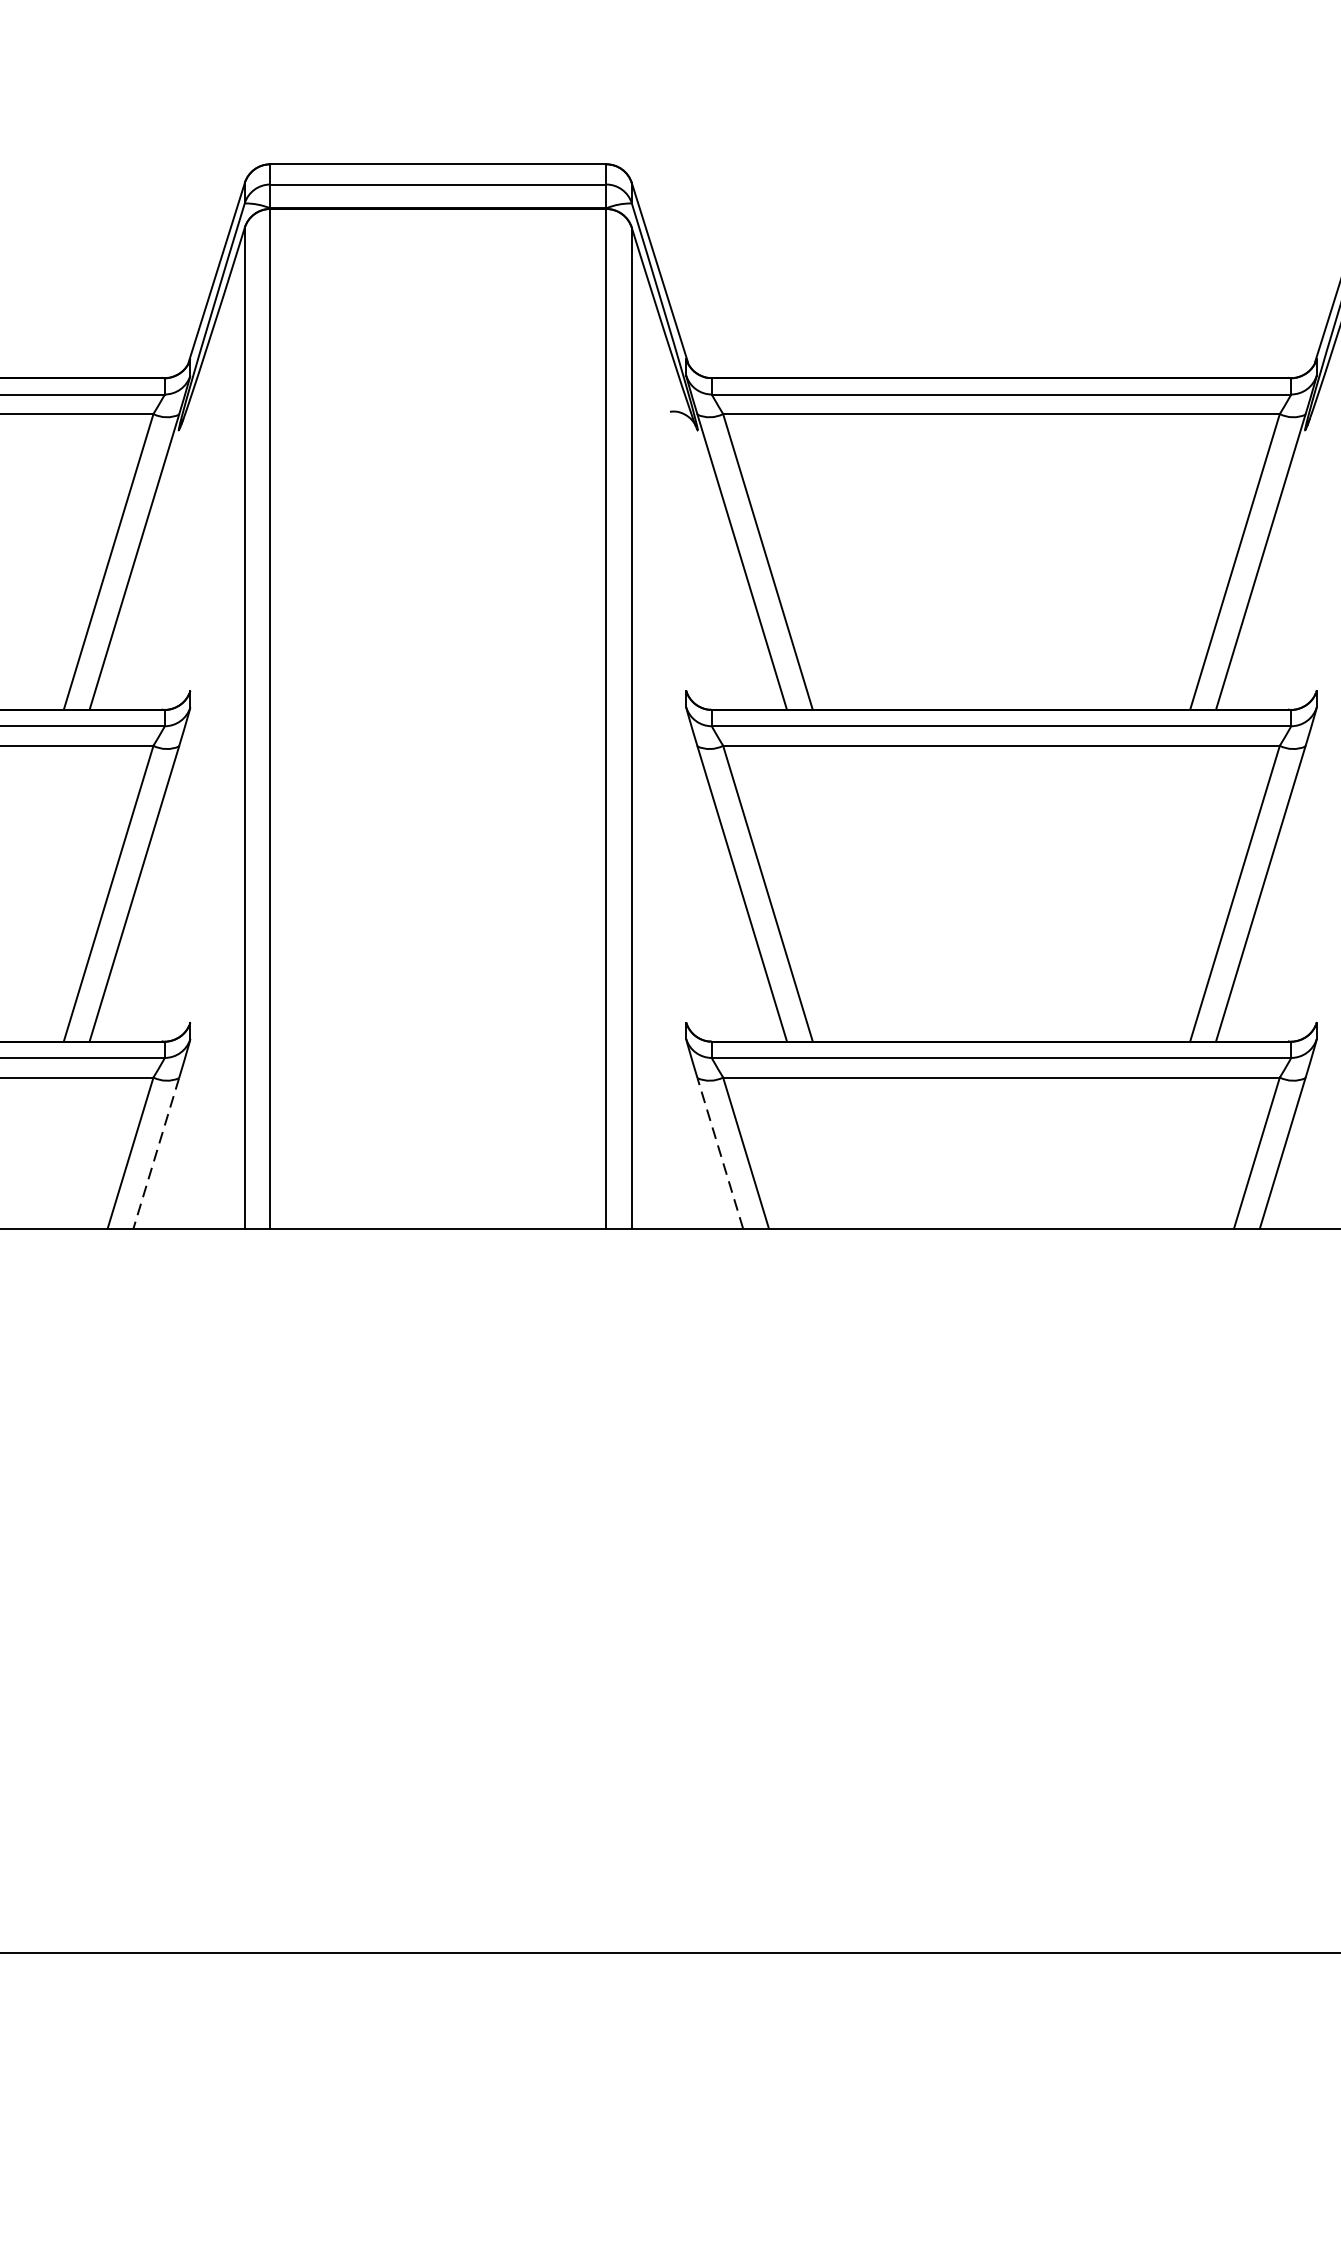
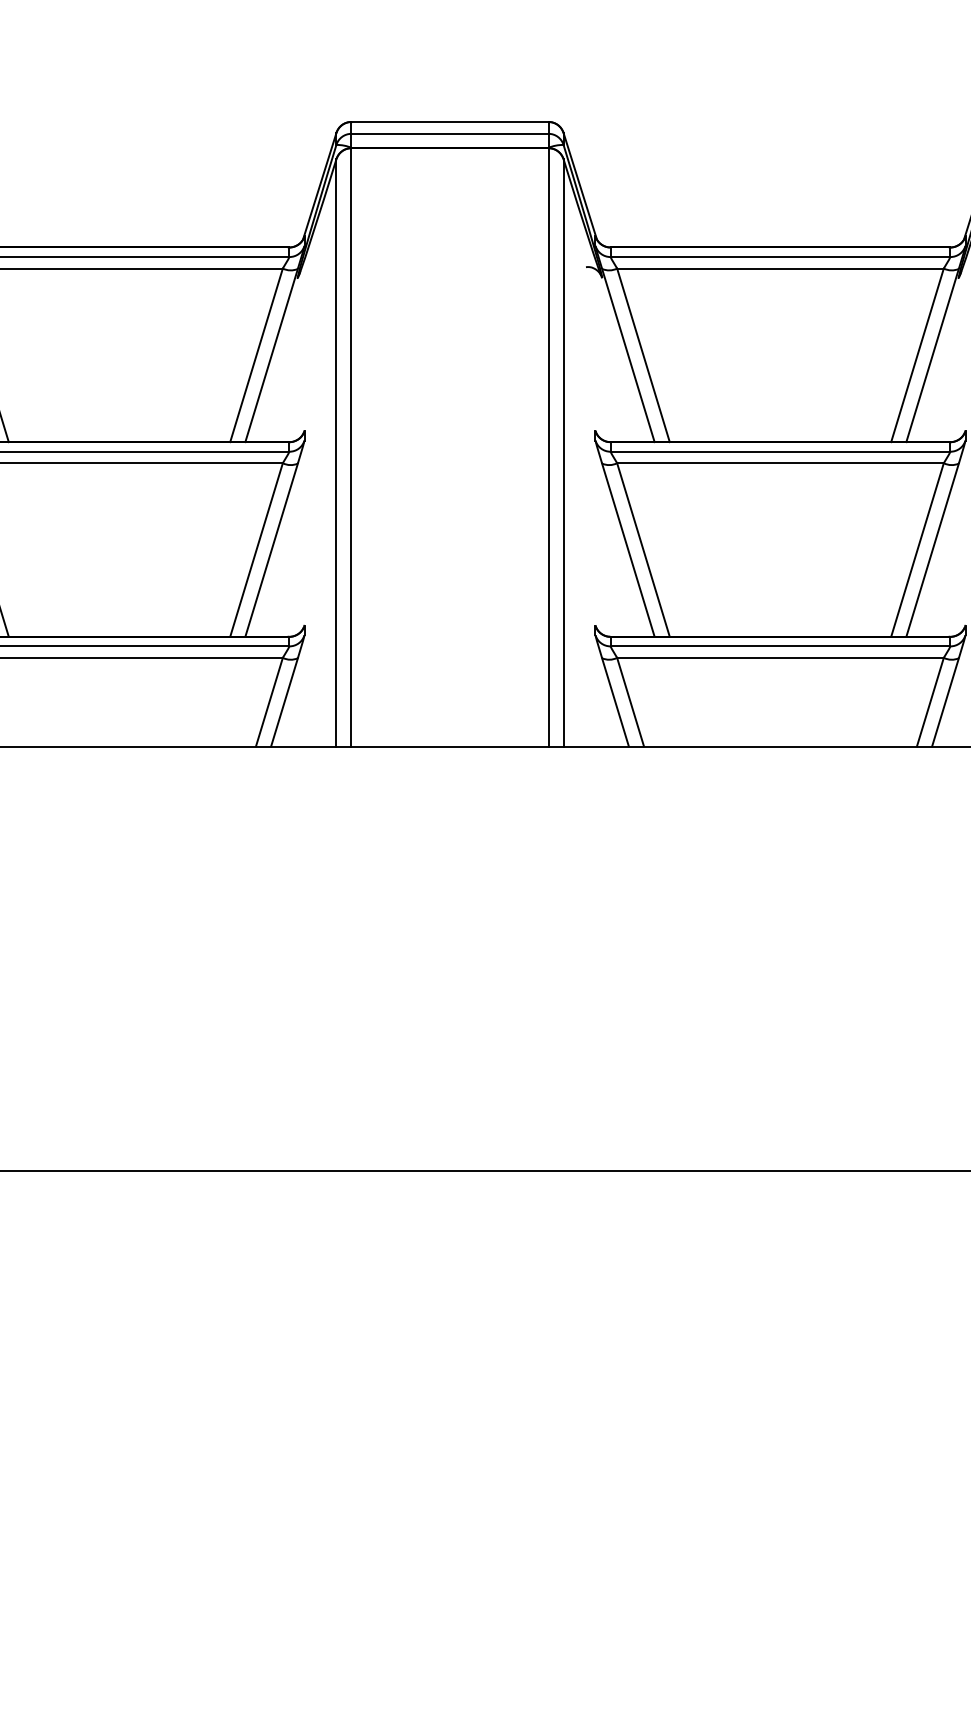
line: (720, 1151) -> (615, 701), dashed -> solid
line: (156, 1153) -> (284, 702), dashed -> solid

